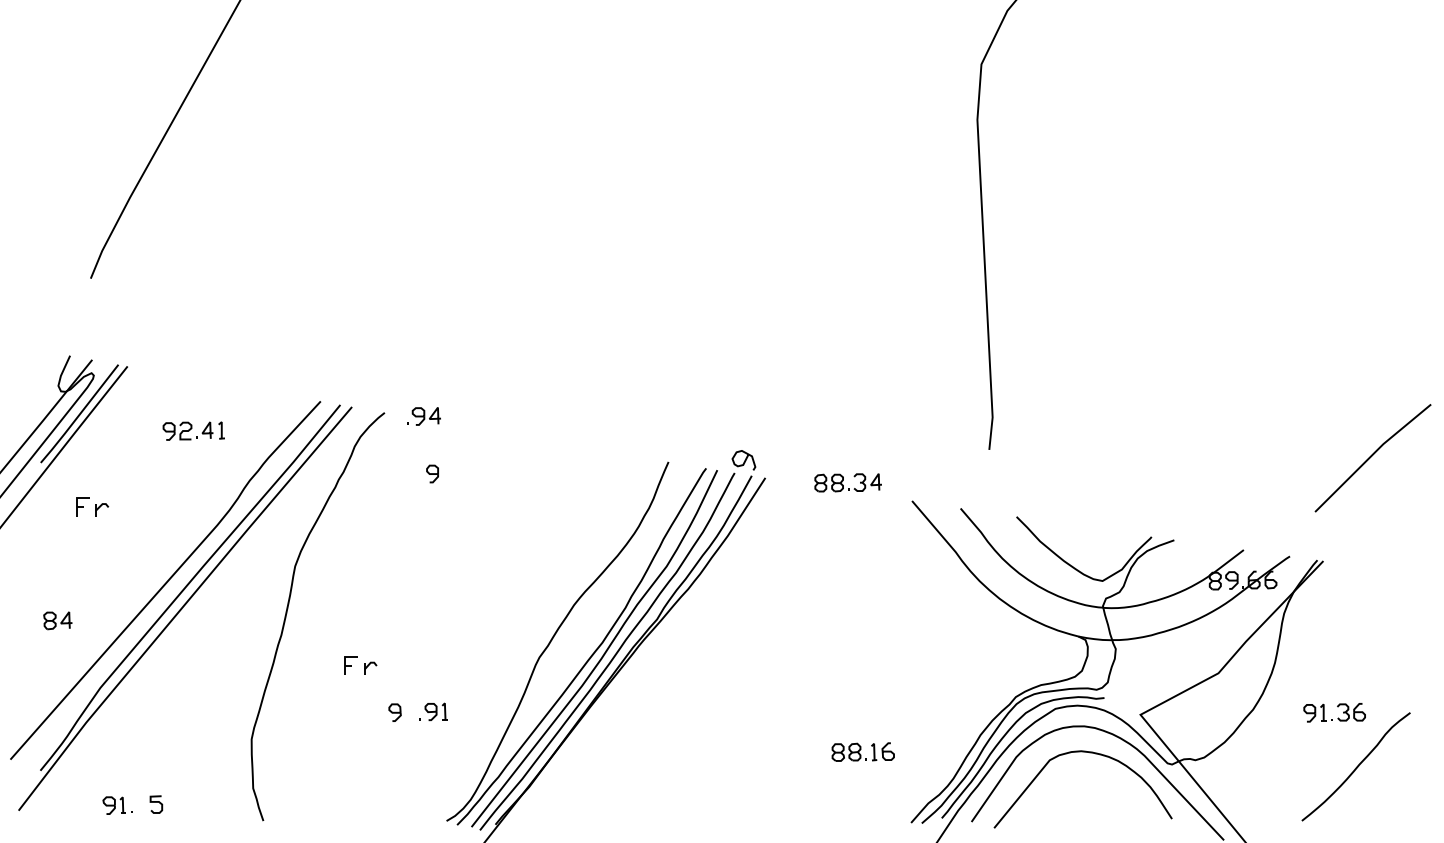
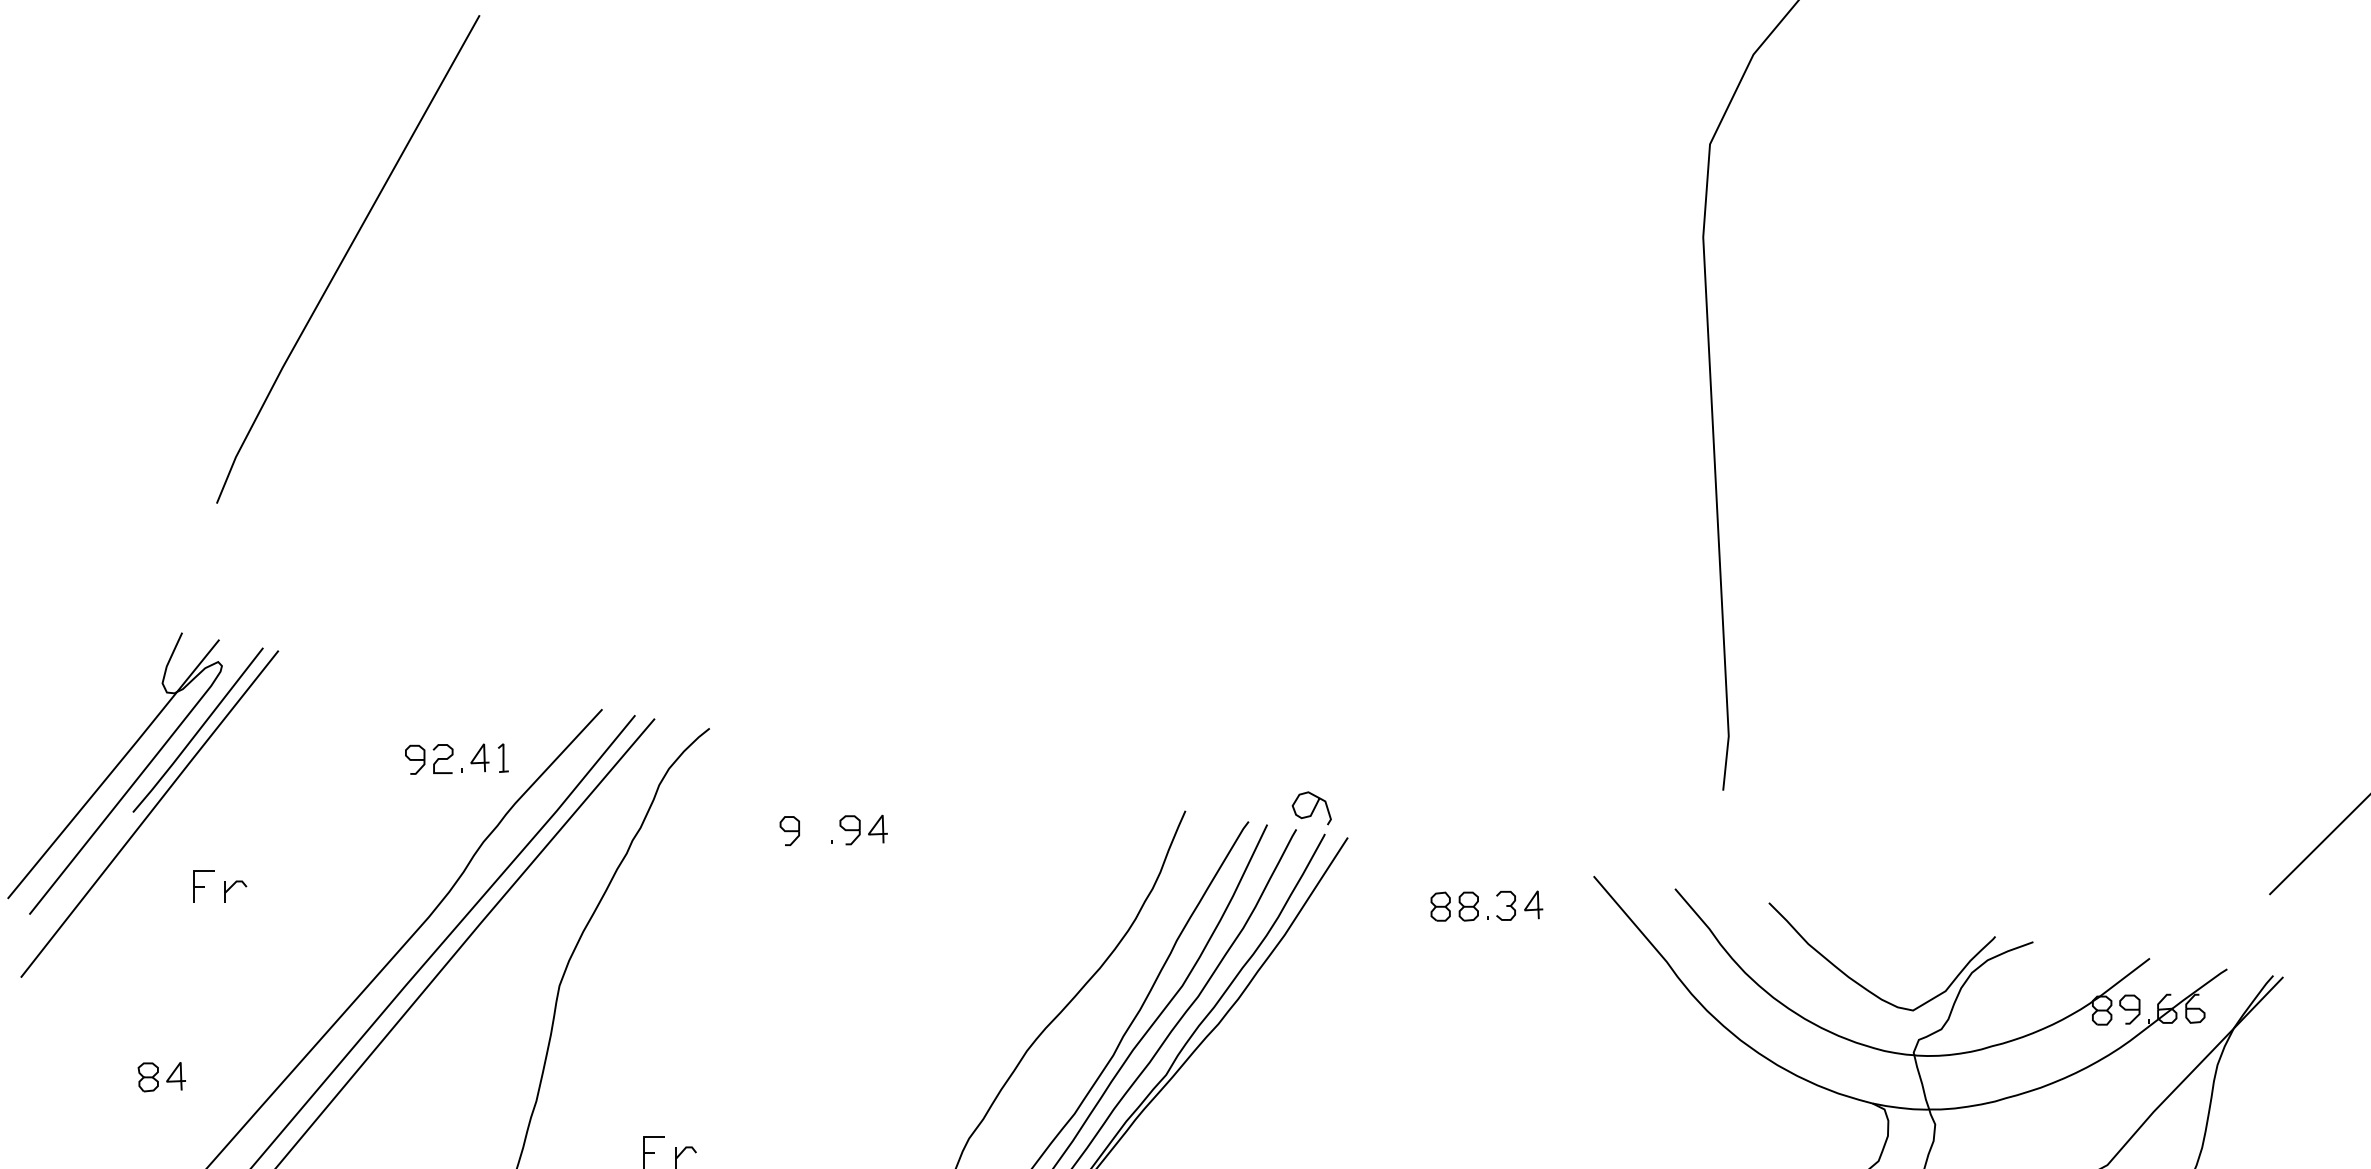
part: (423, 416) -> (858, 830), moved
part: (193, 430) -> (456, 758), moved
part: (847, 482) -> (1485, 905), moved

